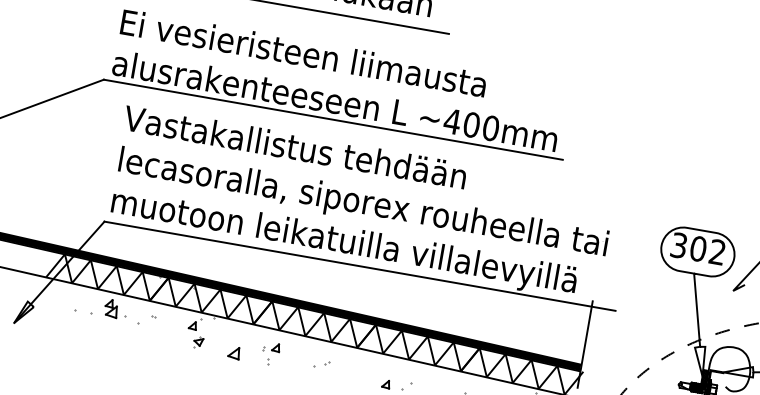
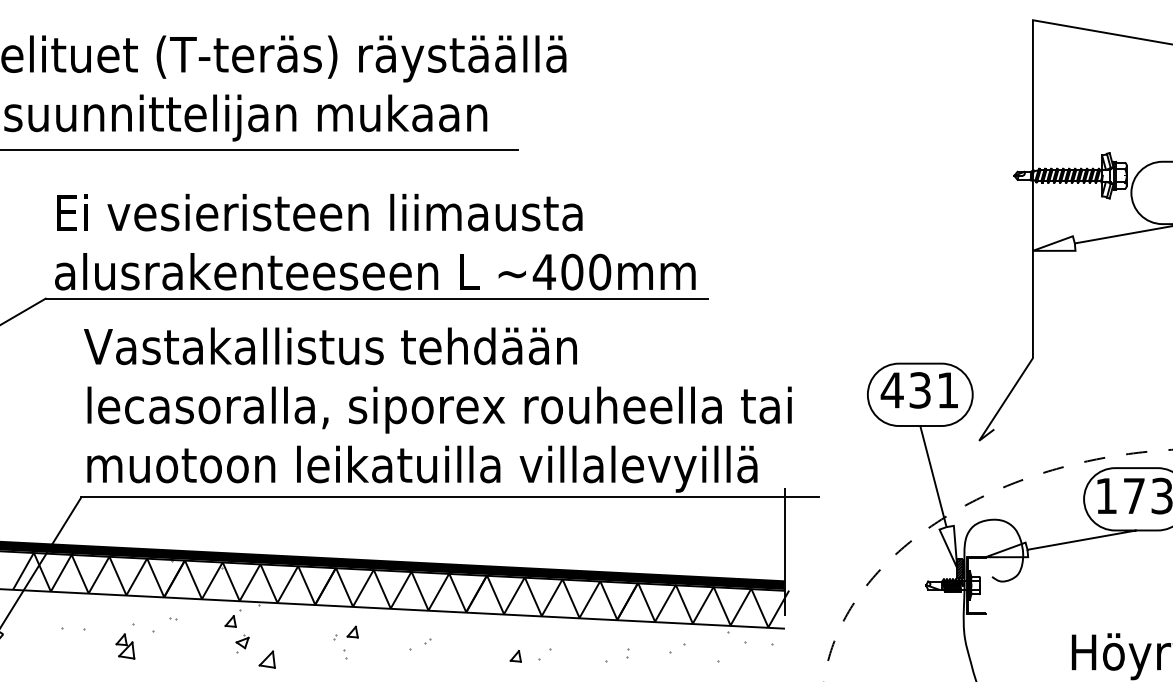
text: (697, 248) -> (918, 390), 302 -> 431
part: (111, 308) -> (125, 646), moved
part: (233, 352) -> (266, 659), moved

